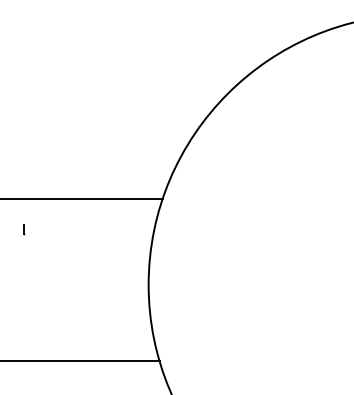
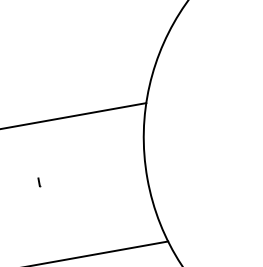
line: (24, 229) -> (39, 182), moved

